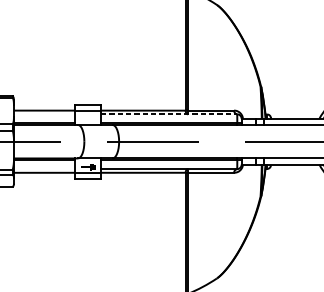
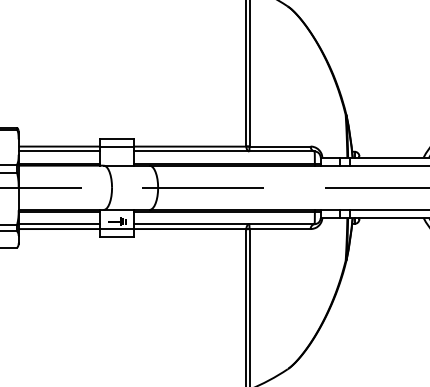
line: (43, 114) -> (58, 151), added
line: (169, 114) -> (224, 151), dashed -> solid
line: (43, 169) -> (58, 224), added

